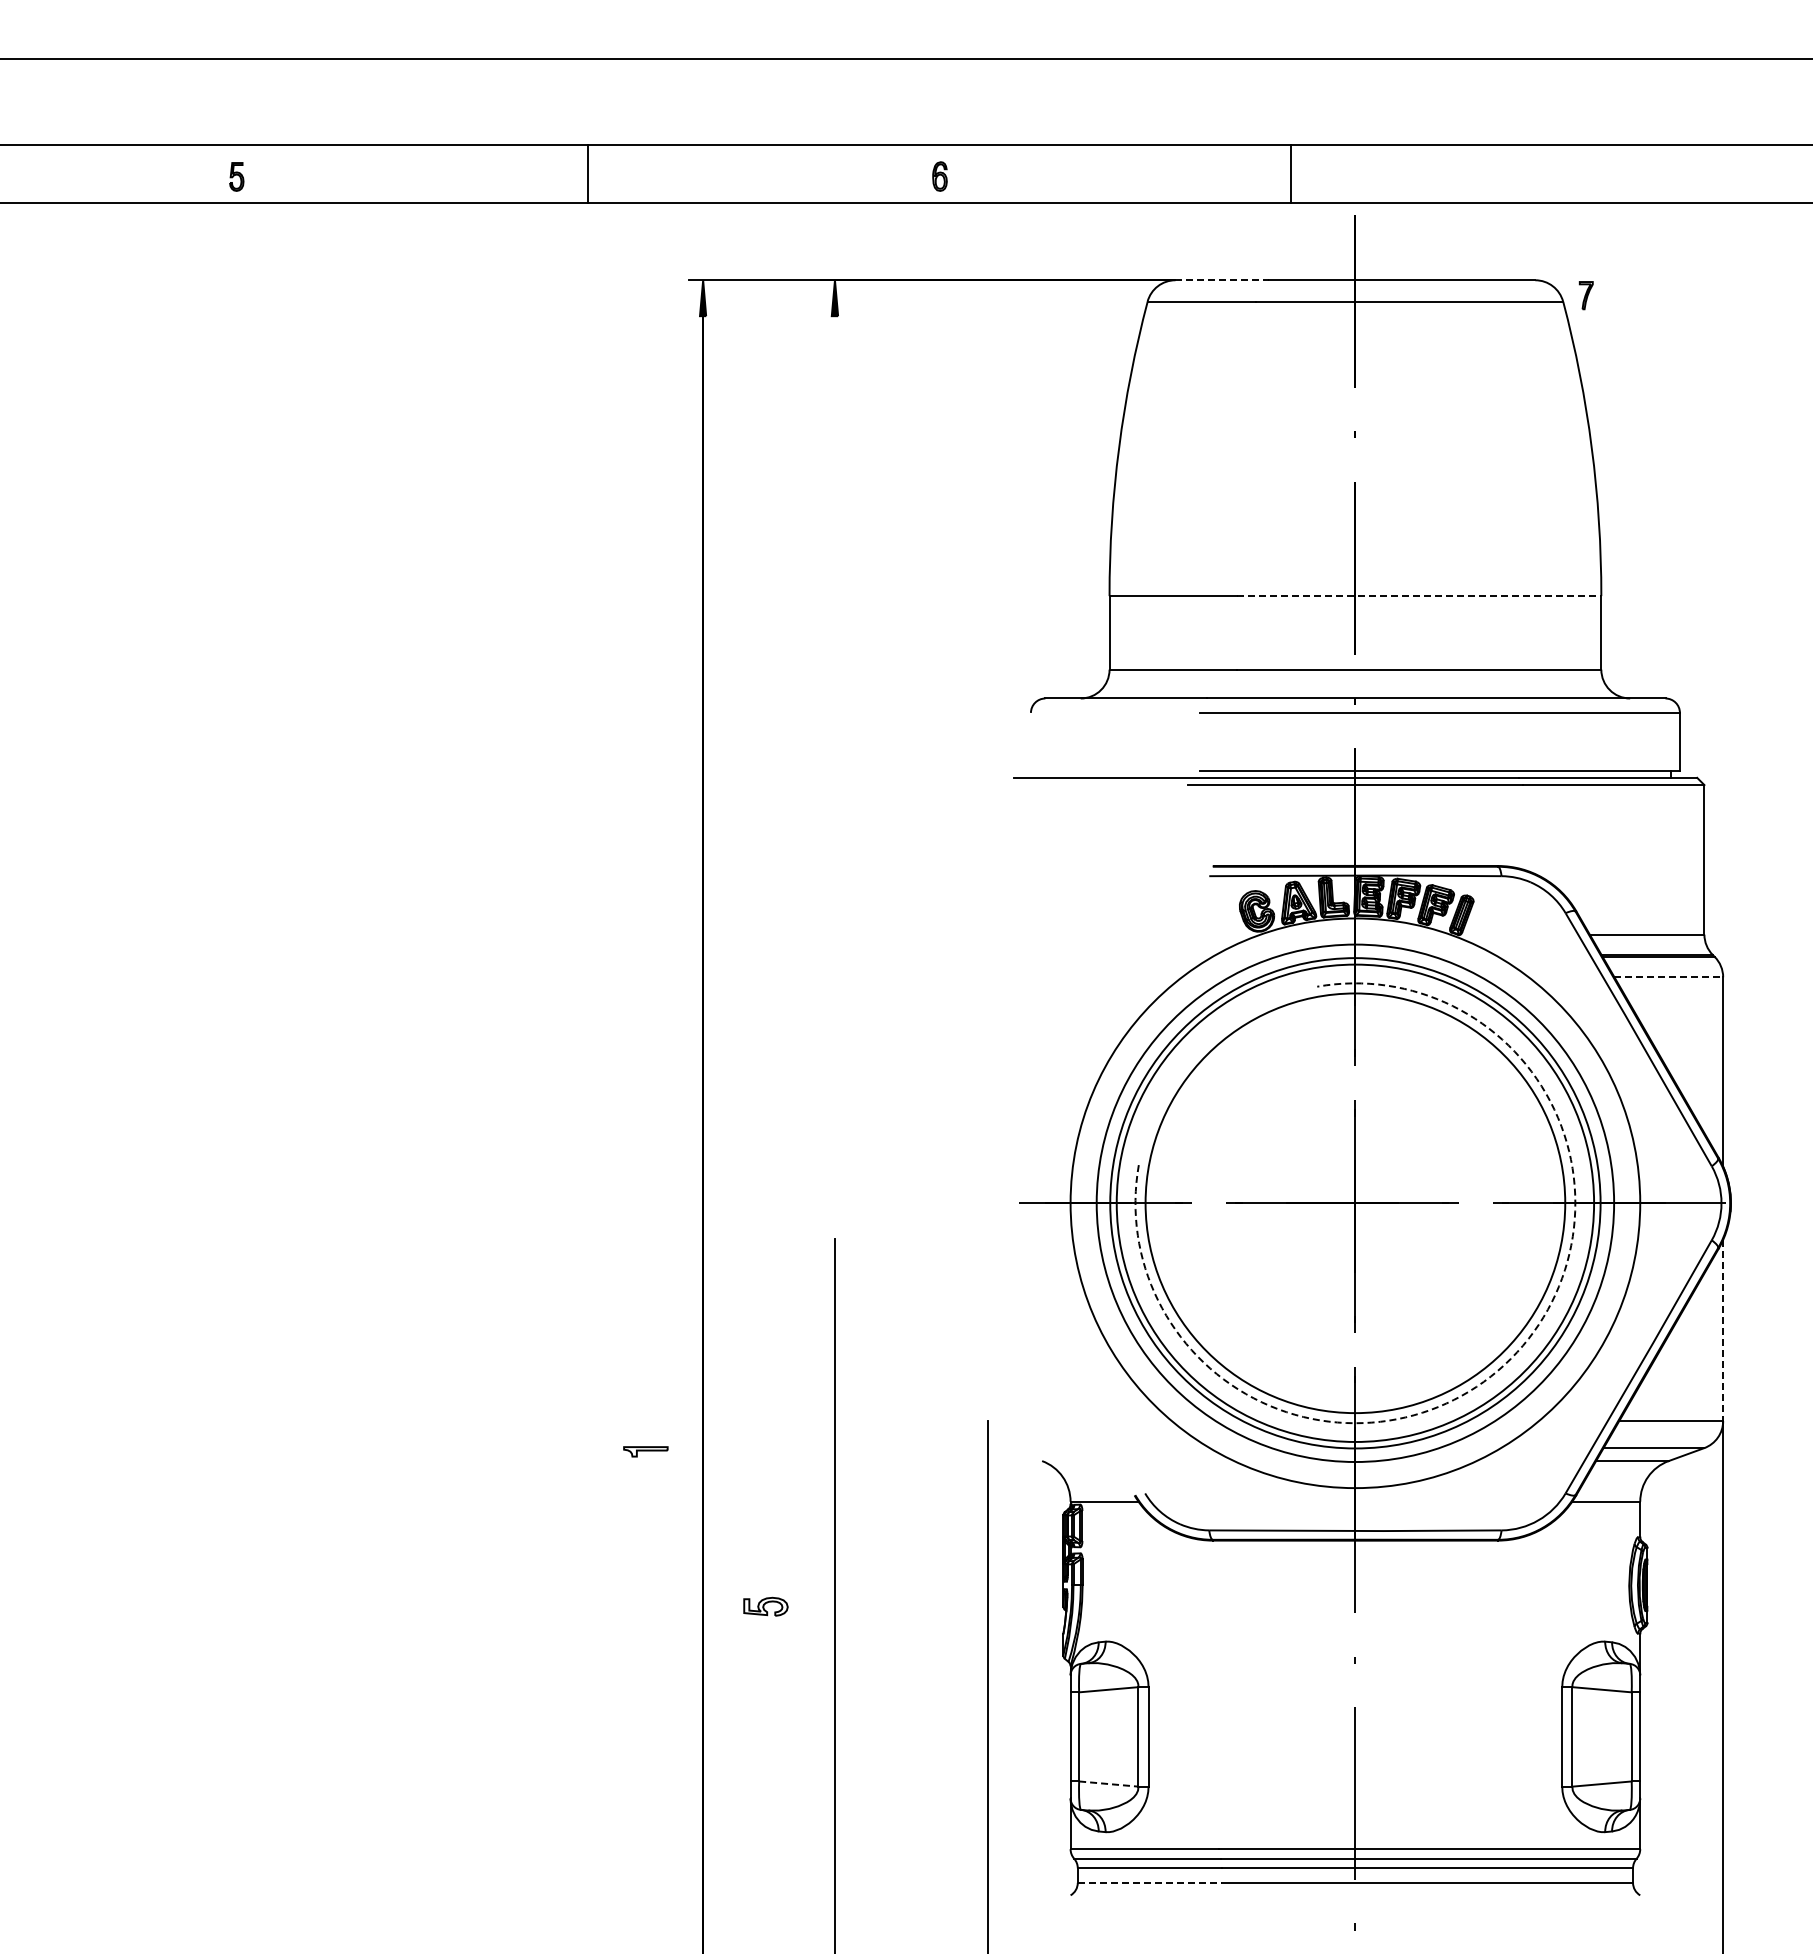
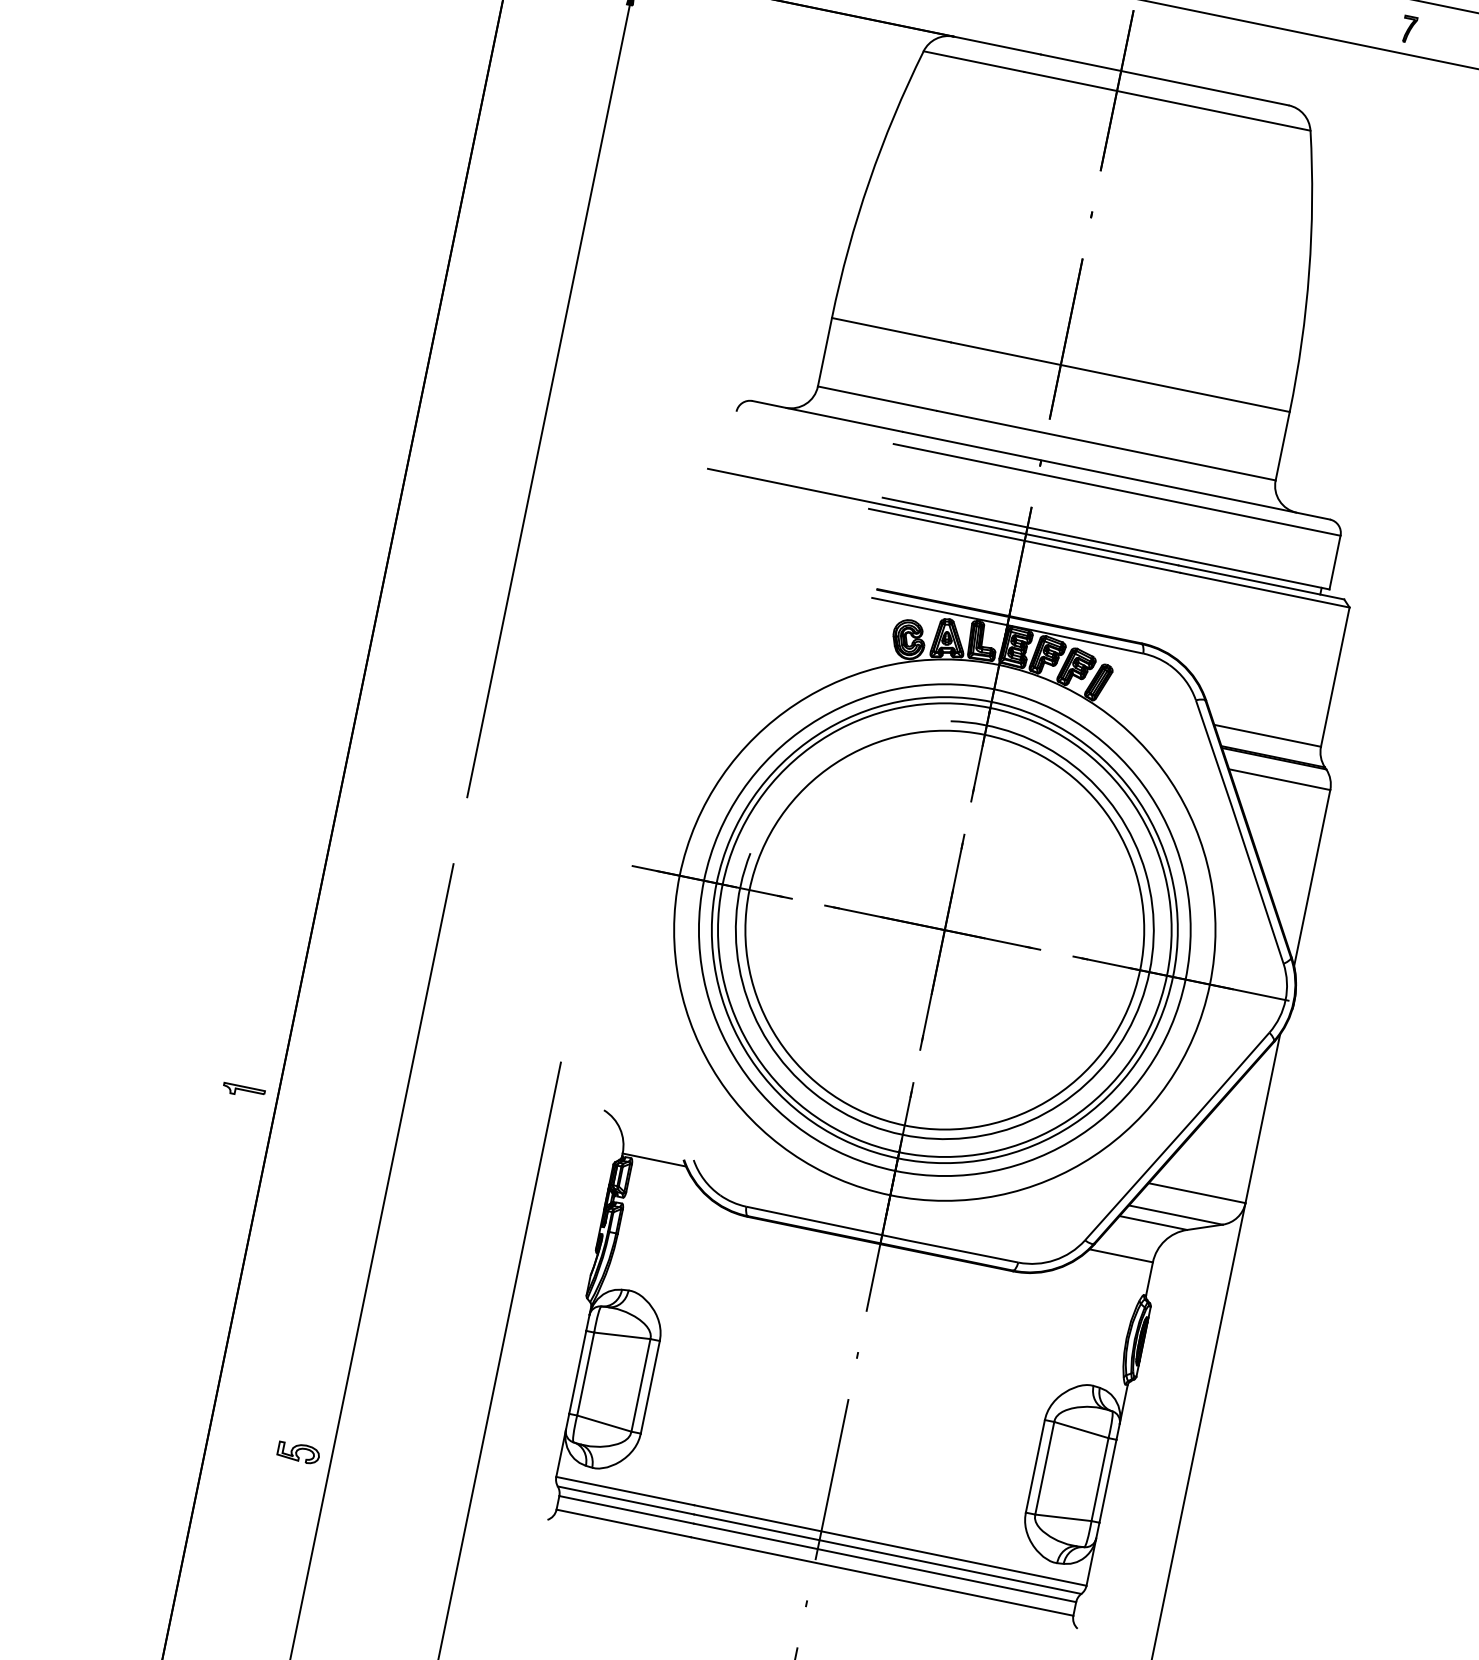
line: (1222, 280) -> (997, 45), dashed -> solid
part: (1585, 295) -> (1408, 29), moved
line: (1419, 596) -> (1120, 377), dashed -> solid
line: (834, 741) -> (548, 400), added
line: (1669, 977) -> (1280, 779), dashed -> solid
line: (1723, 1330) -> (1263, 1118), dashed -> solid
arc: (1510, 1358) -> (1059, 1104), dashed -> solid
part: (645, 1451) -> (243, 1090), moved
part: (765, 1606) -> (298, 1452), moved
line: (1108, 1784) -> (603, 1423), dashed -> solid
line: (1150, 1882) -> (624, 1523), dashed -> solid

